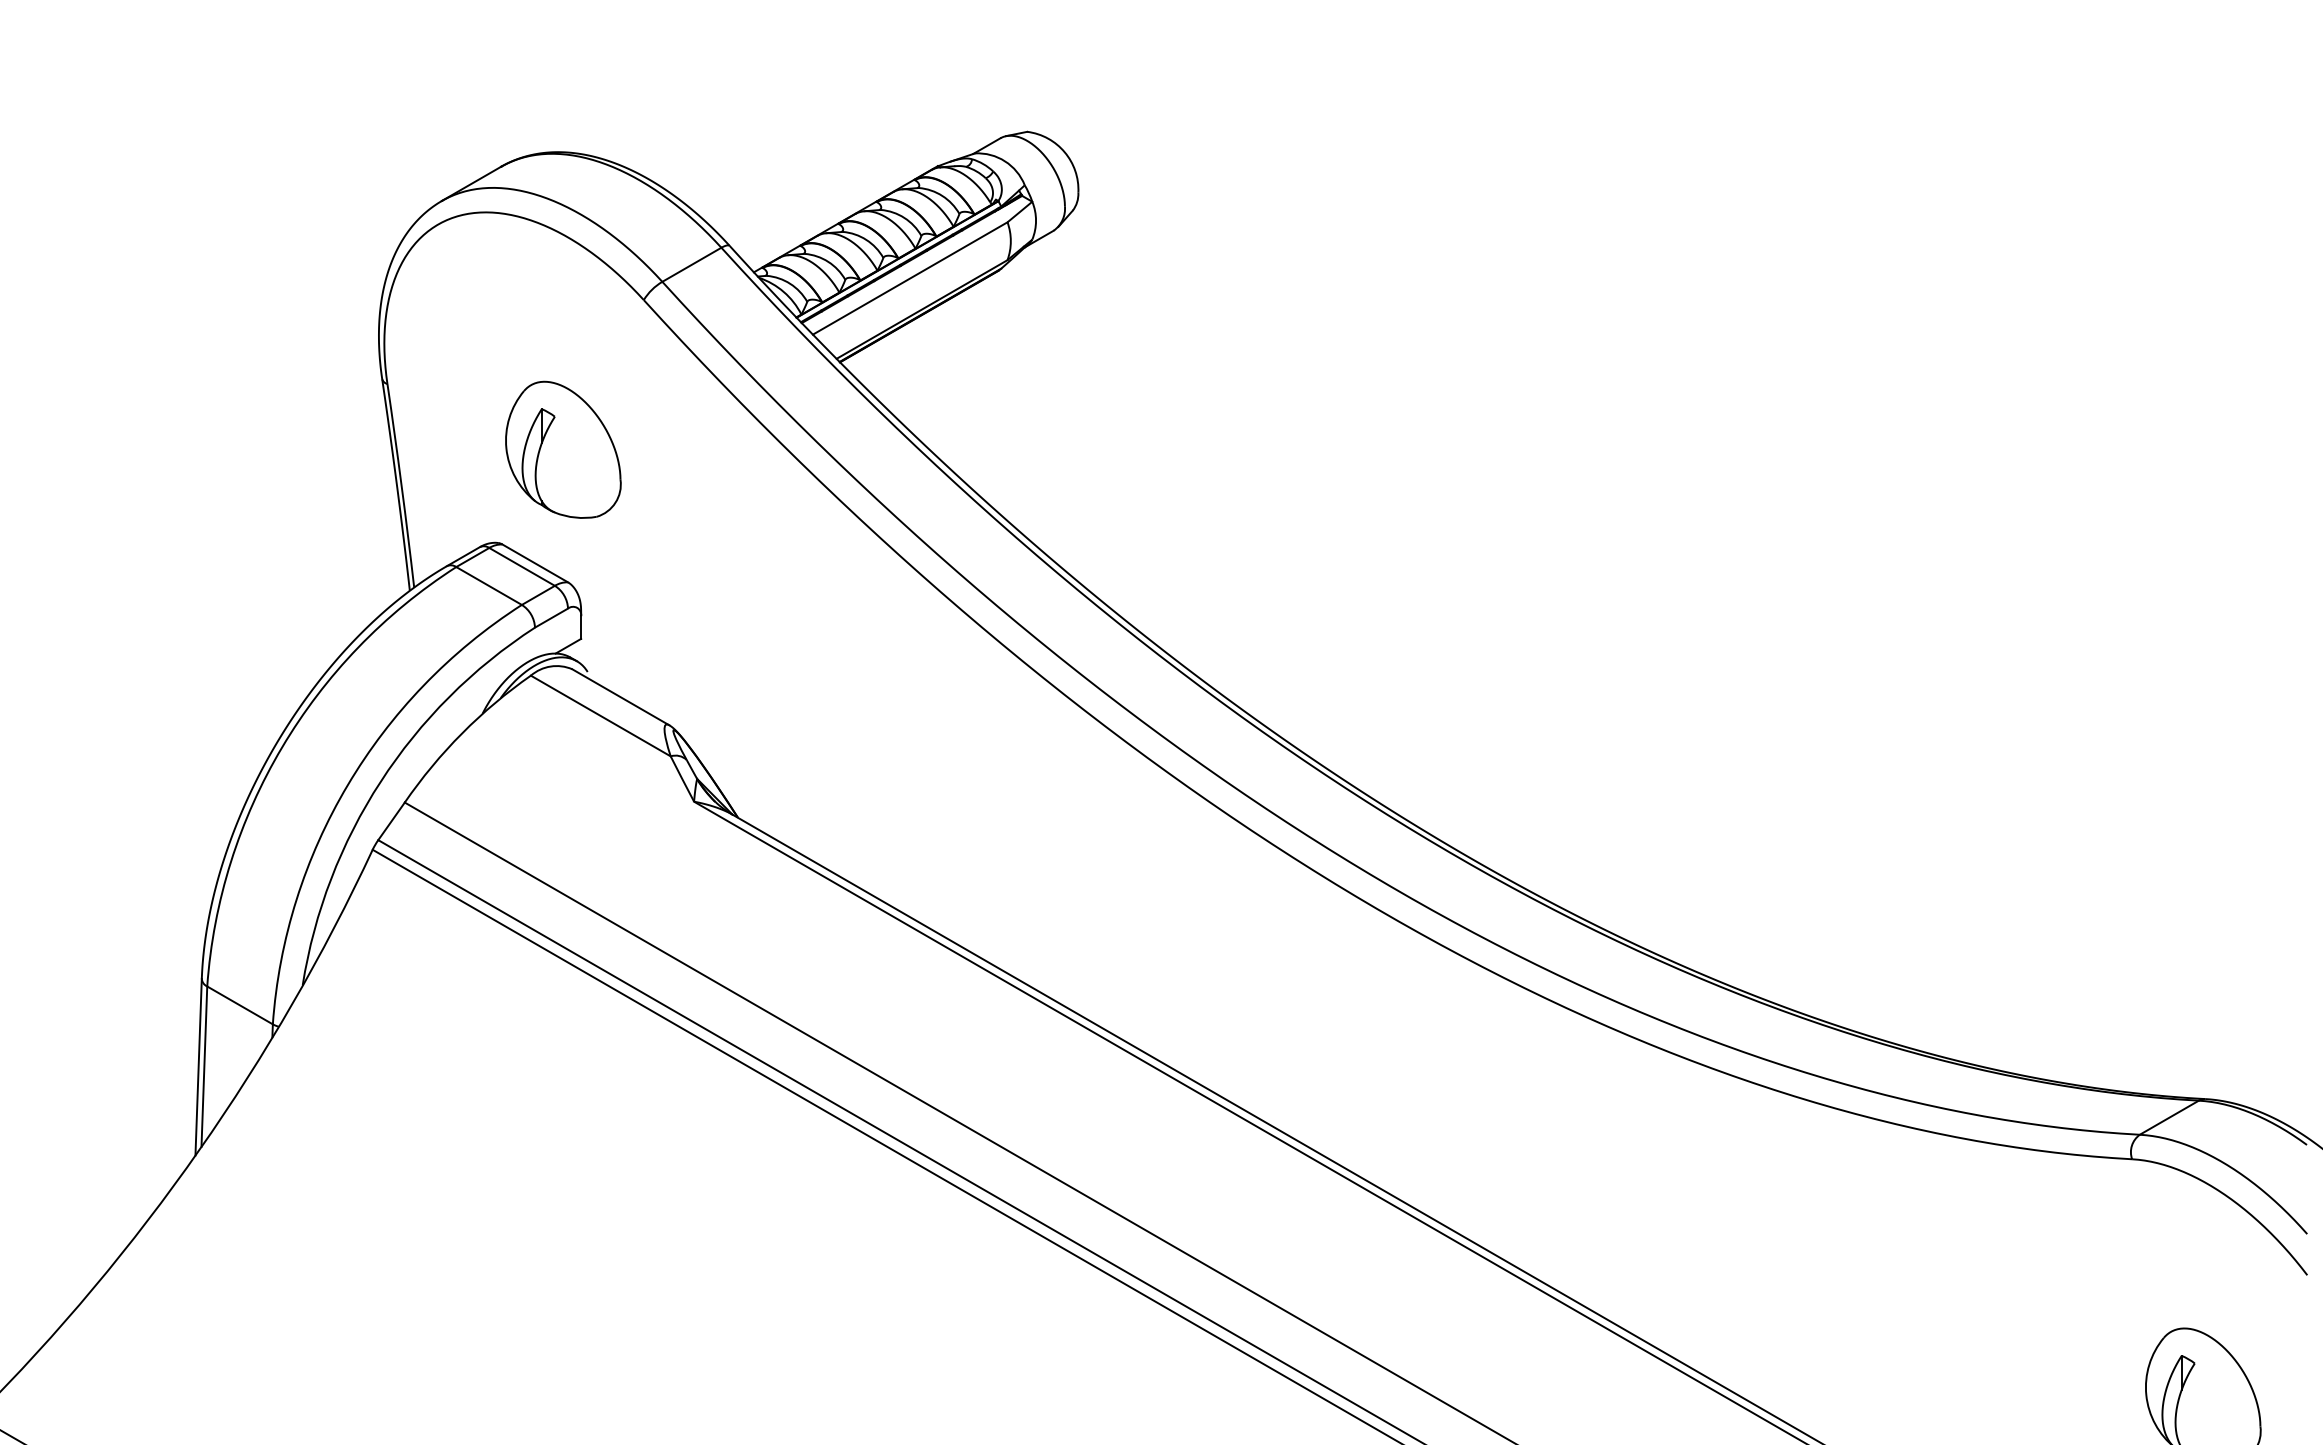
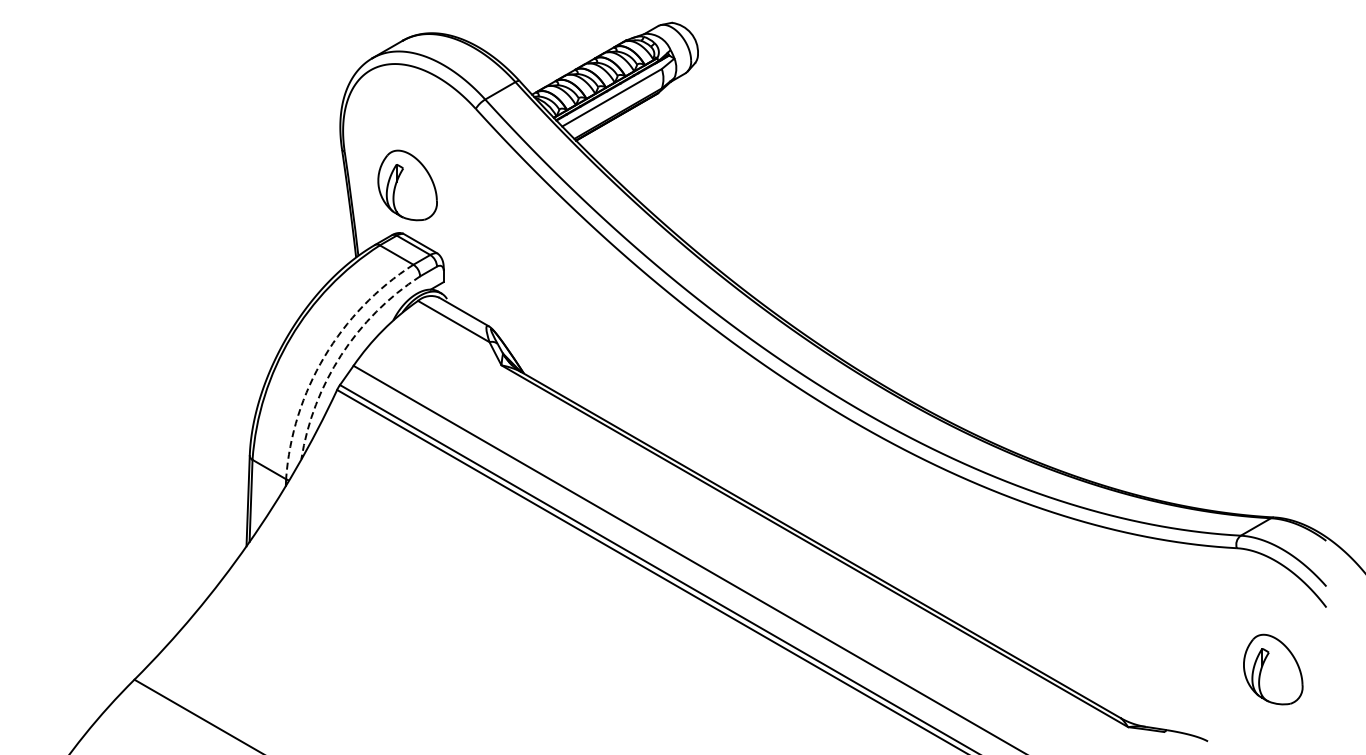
part: (563, 449) -> (407, 185), moved
arc: (381, 782) -> (341, 355), solid -> dashed
arc: (347, 784) -> (324, 356), solid -> dashed

